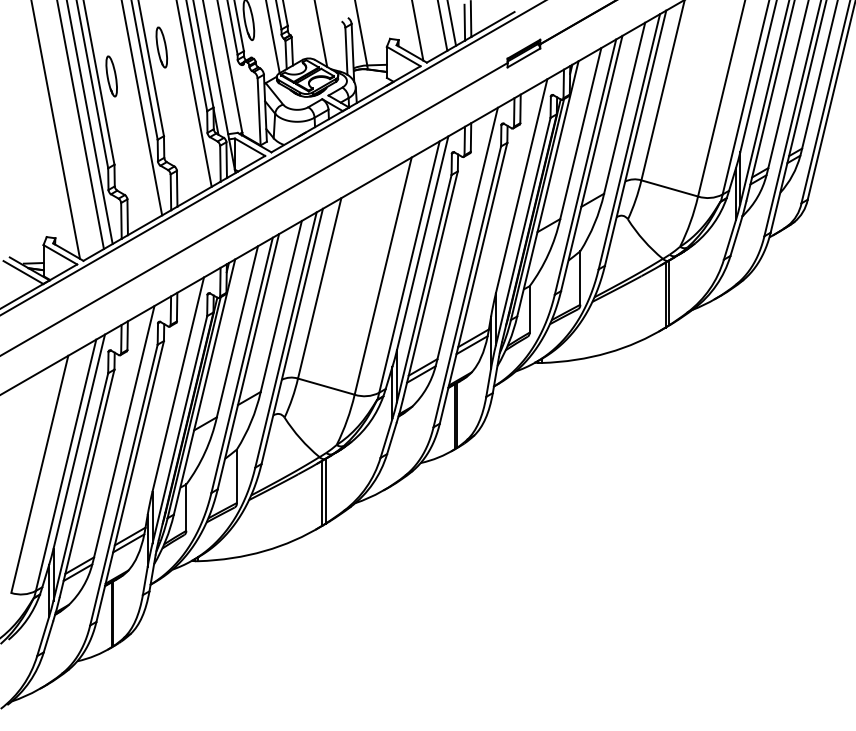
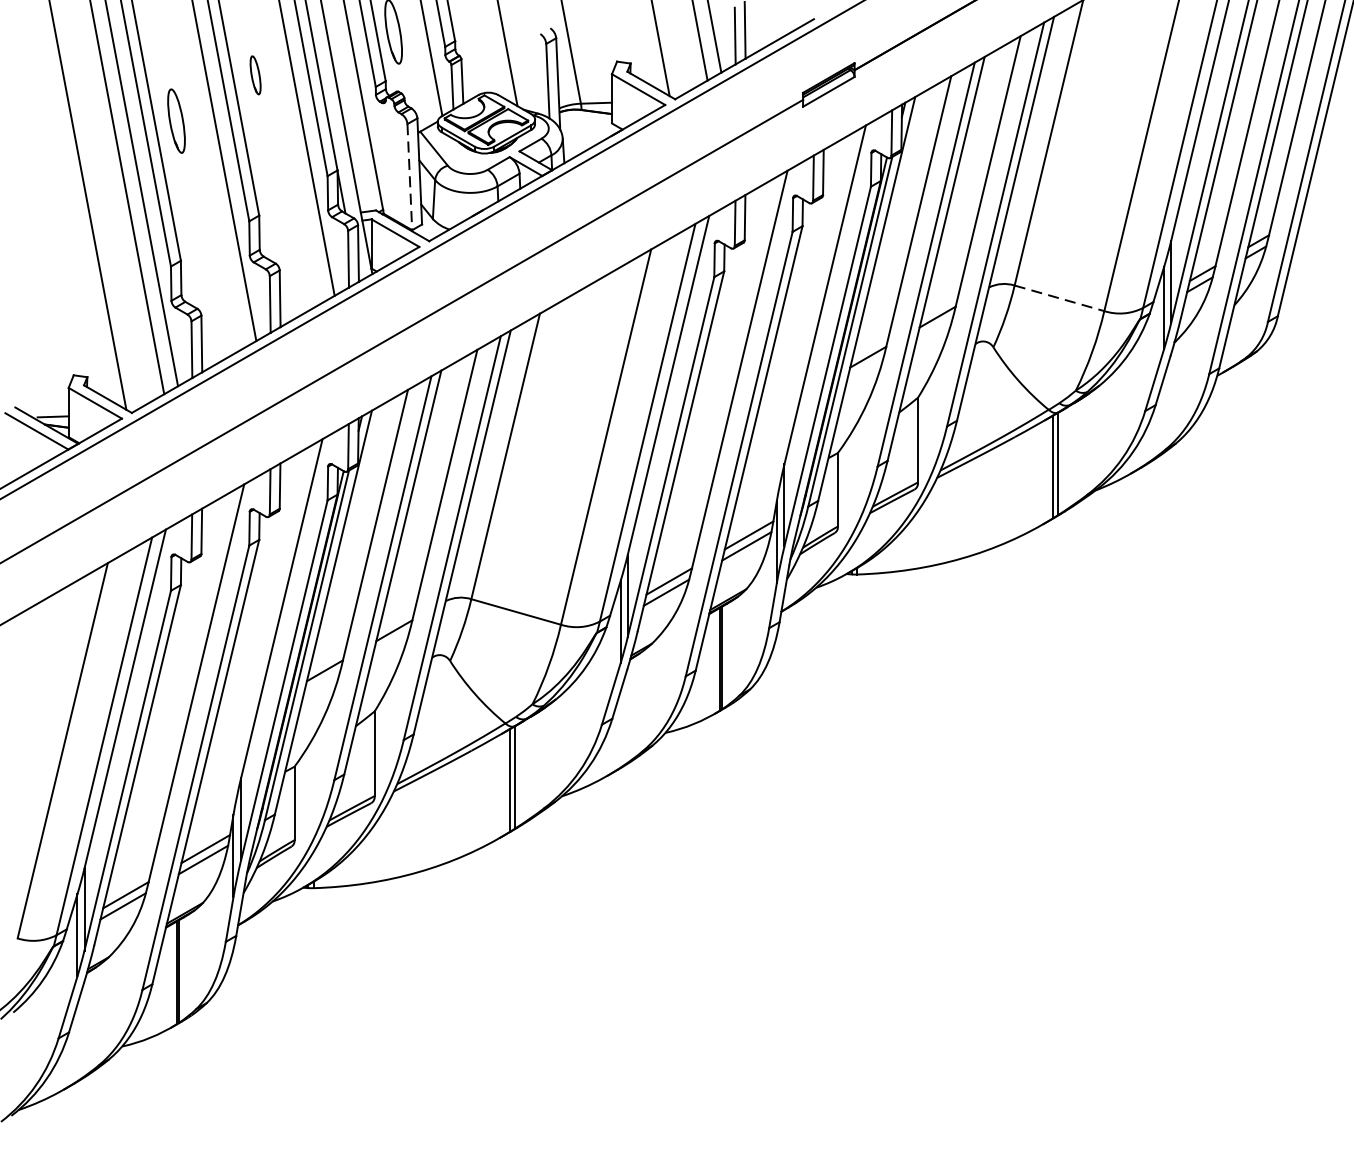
part: (161, 47) -> (255, 75), size x0.6
line: (259, 111) -> (410, 176), solid -> dashed
line: (670, 188) -> (1060, 298), solid -> dashed

